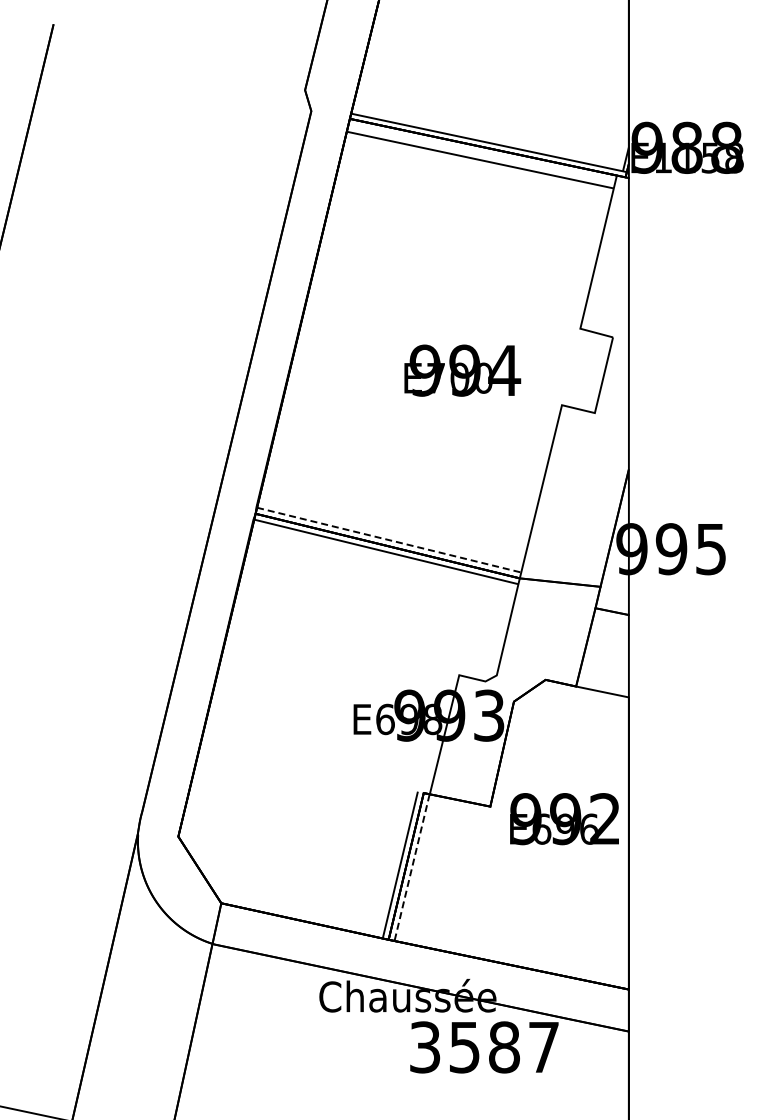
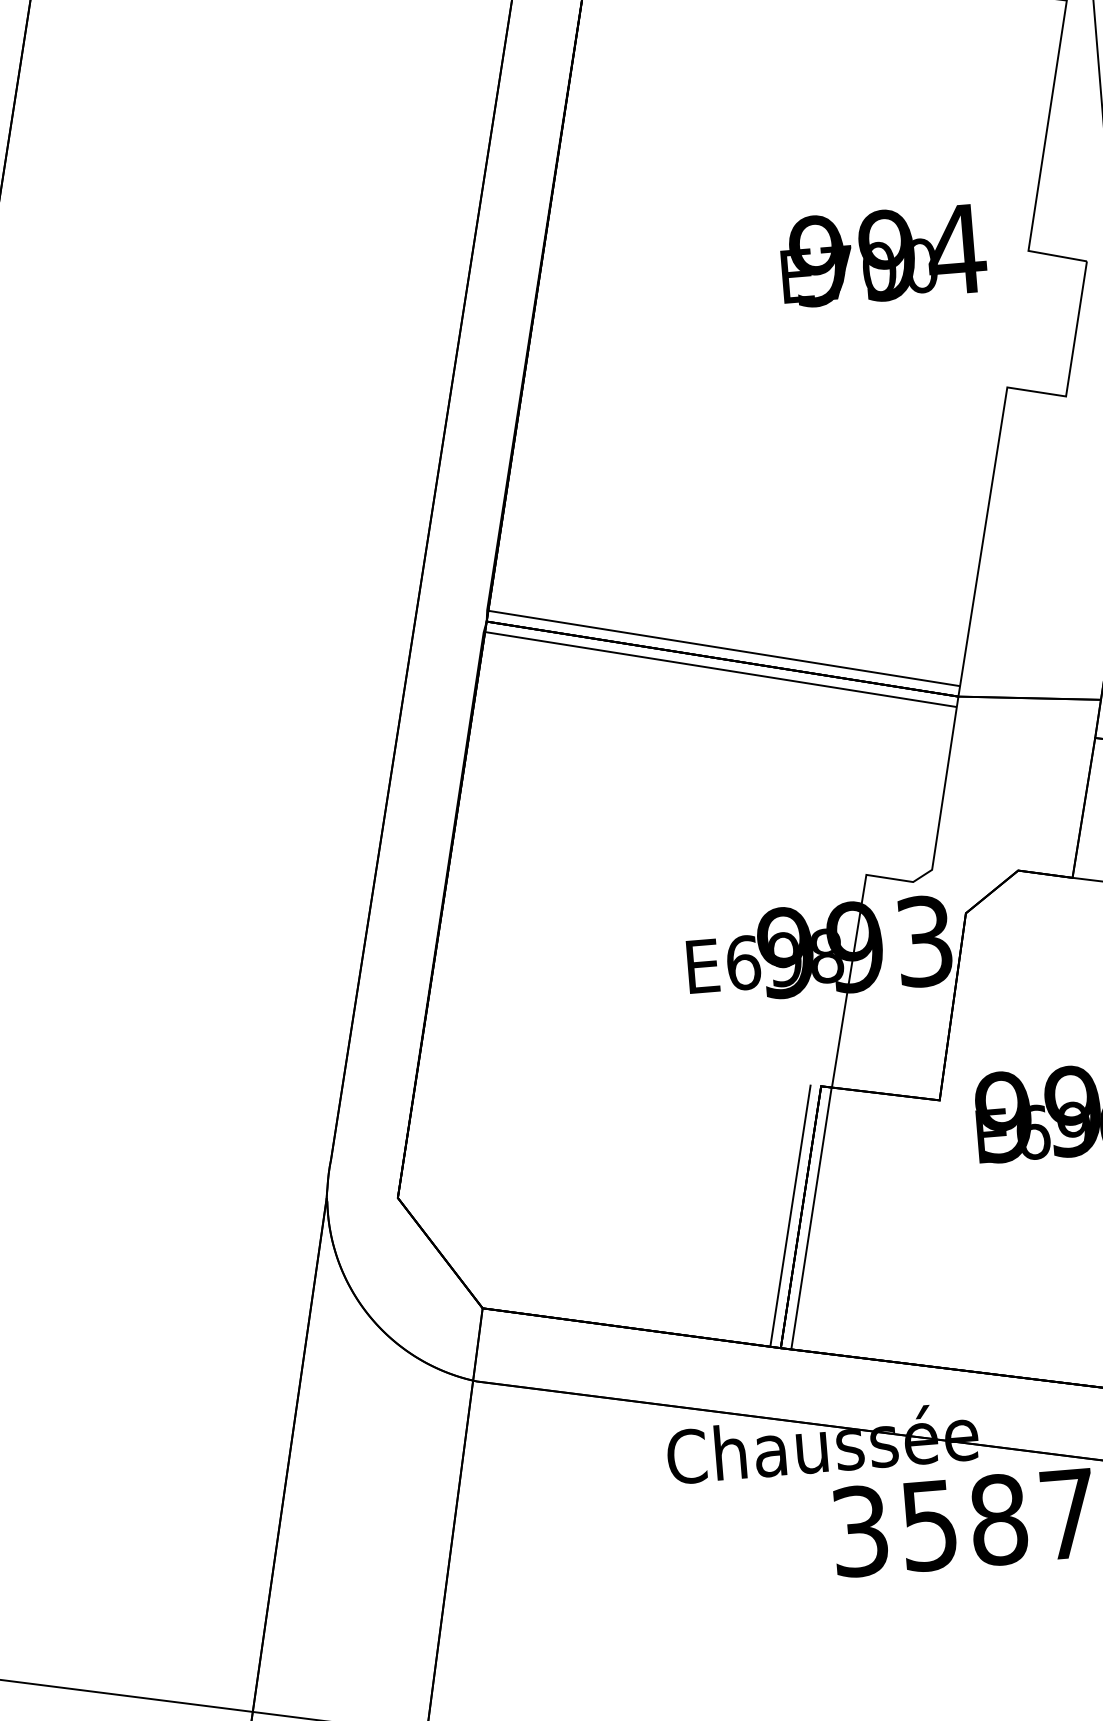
text: (462, 370) -> (882, 255), moved
line: (389, 540) -> (724, 649), dashed -> solid
line: (411, 868) -> (810, 1220), dashed -> solid

